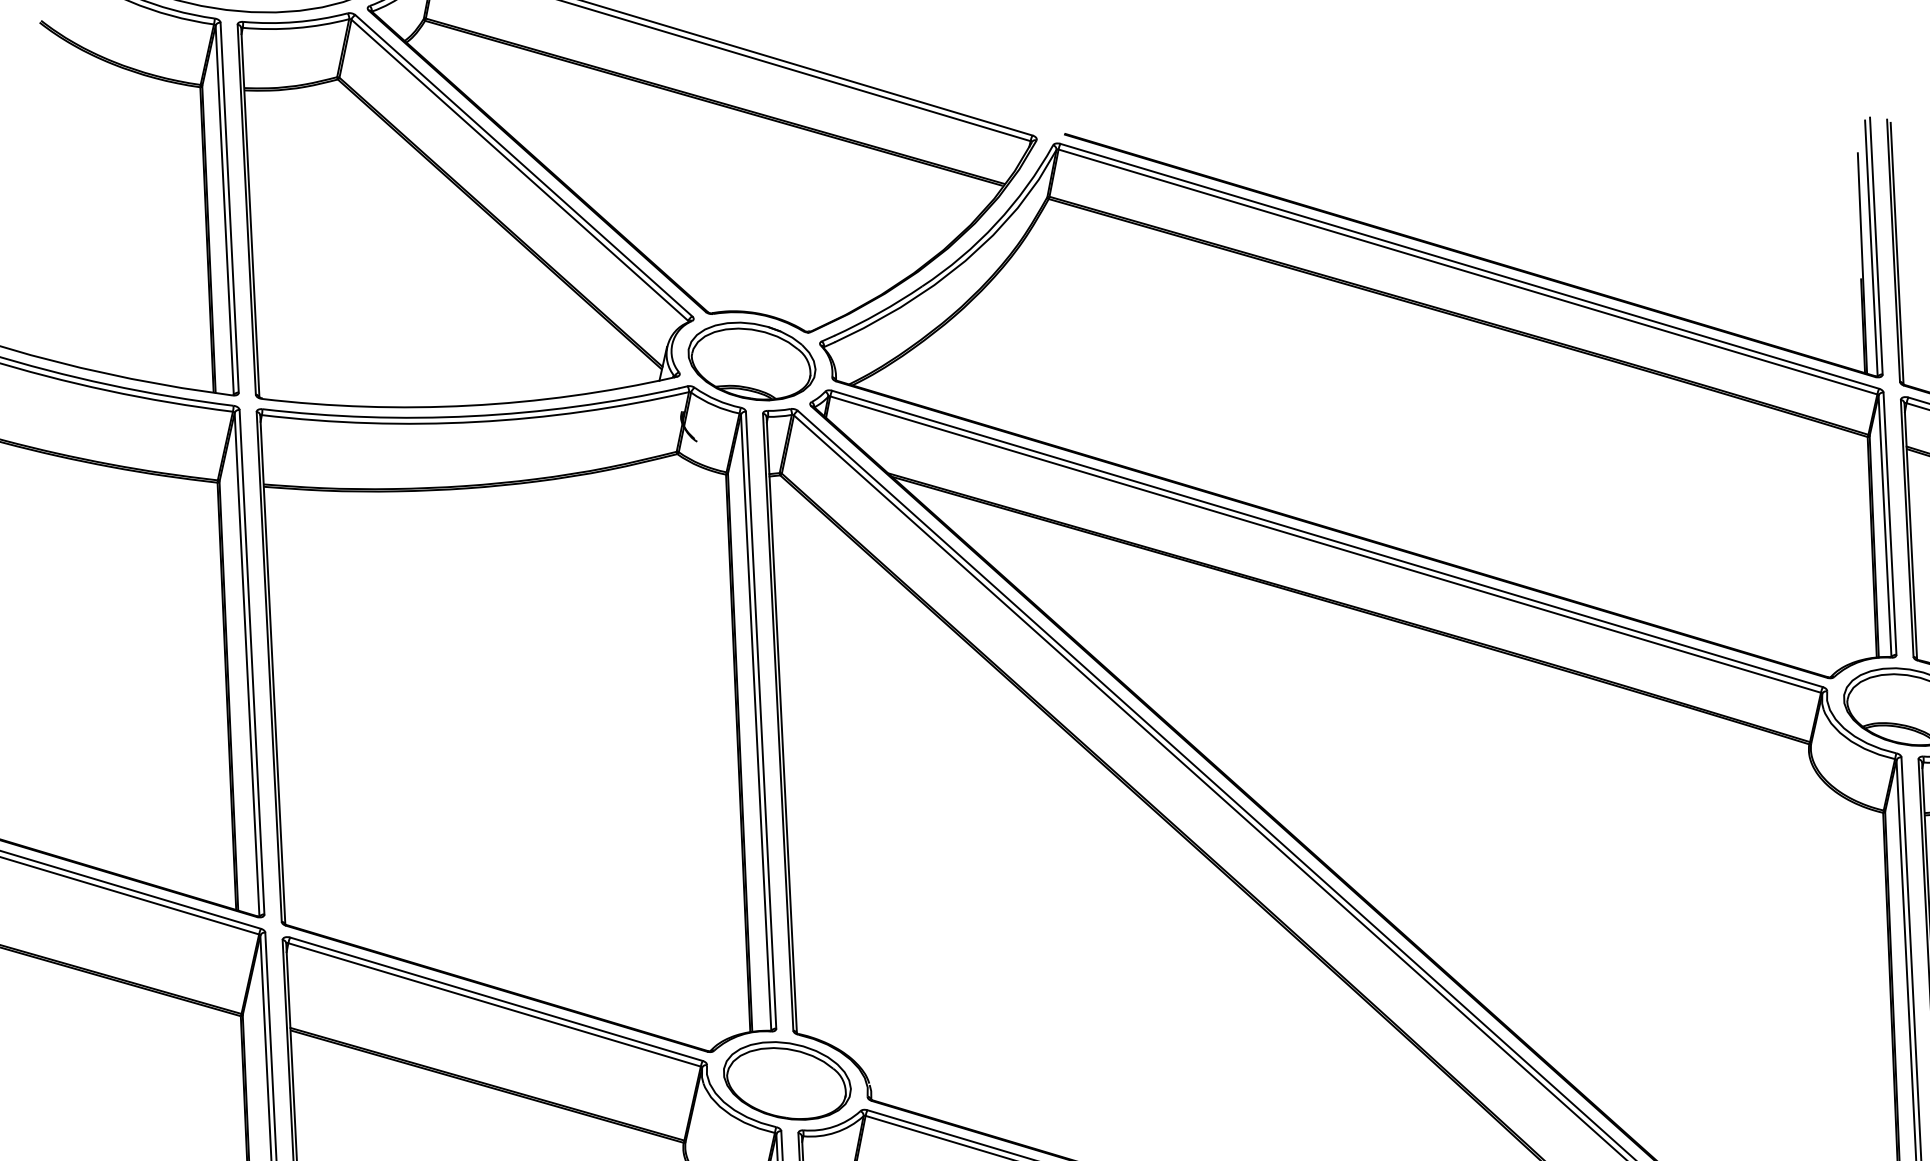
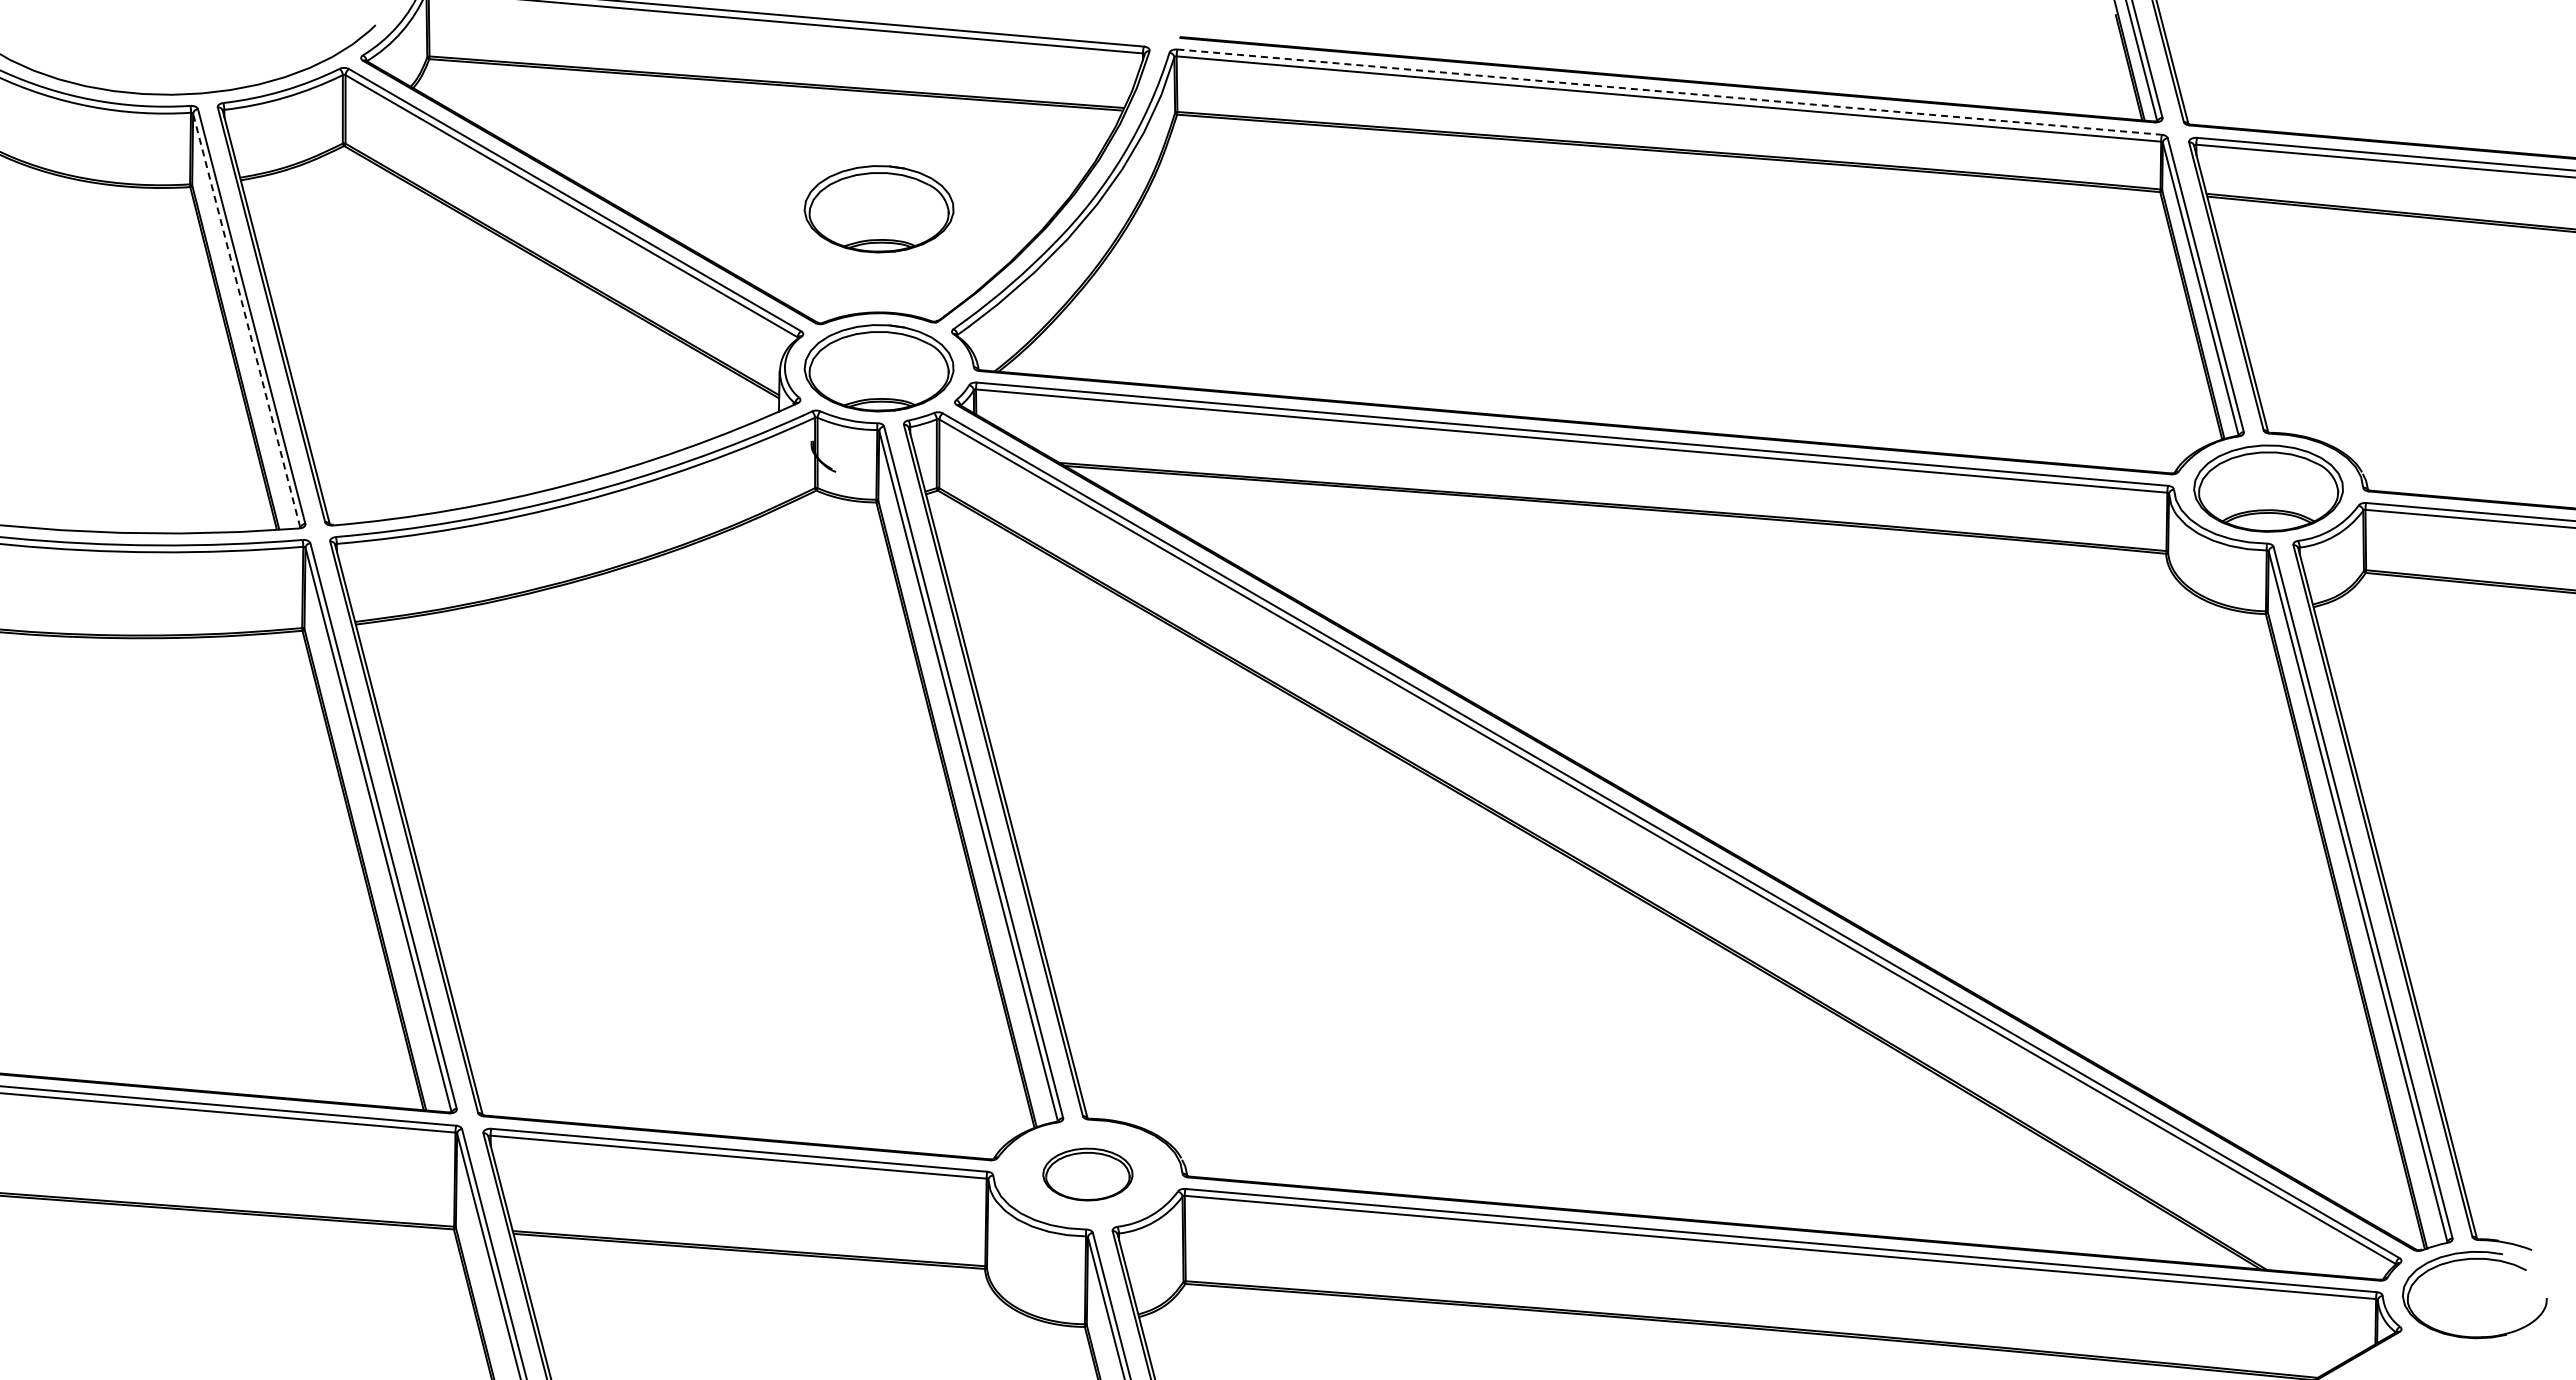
line: (224, 210) -> (246, 320), solid -> dashed
part: (779, 226) -> (878, 209), added
line: (1470, 266) -> (1670, 92), solid -> dashed
part: (786, 1080) -> (1087, 1174), size x0.6

